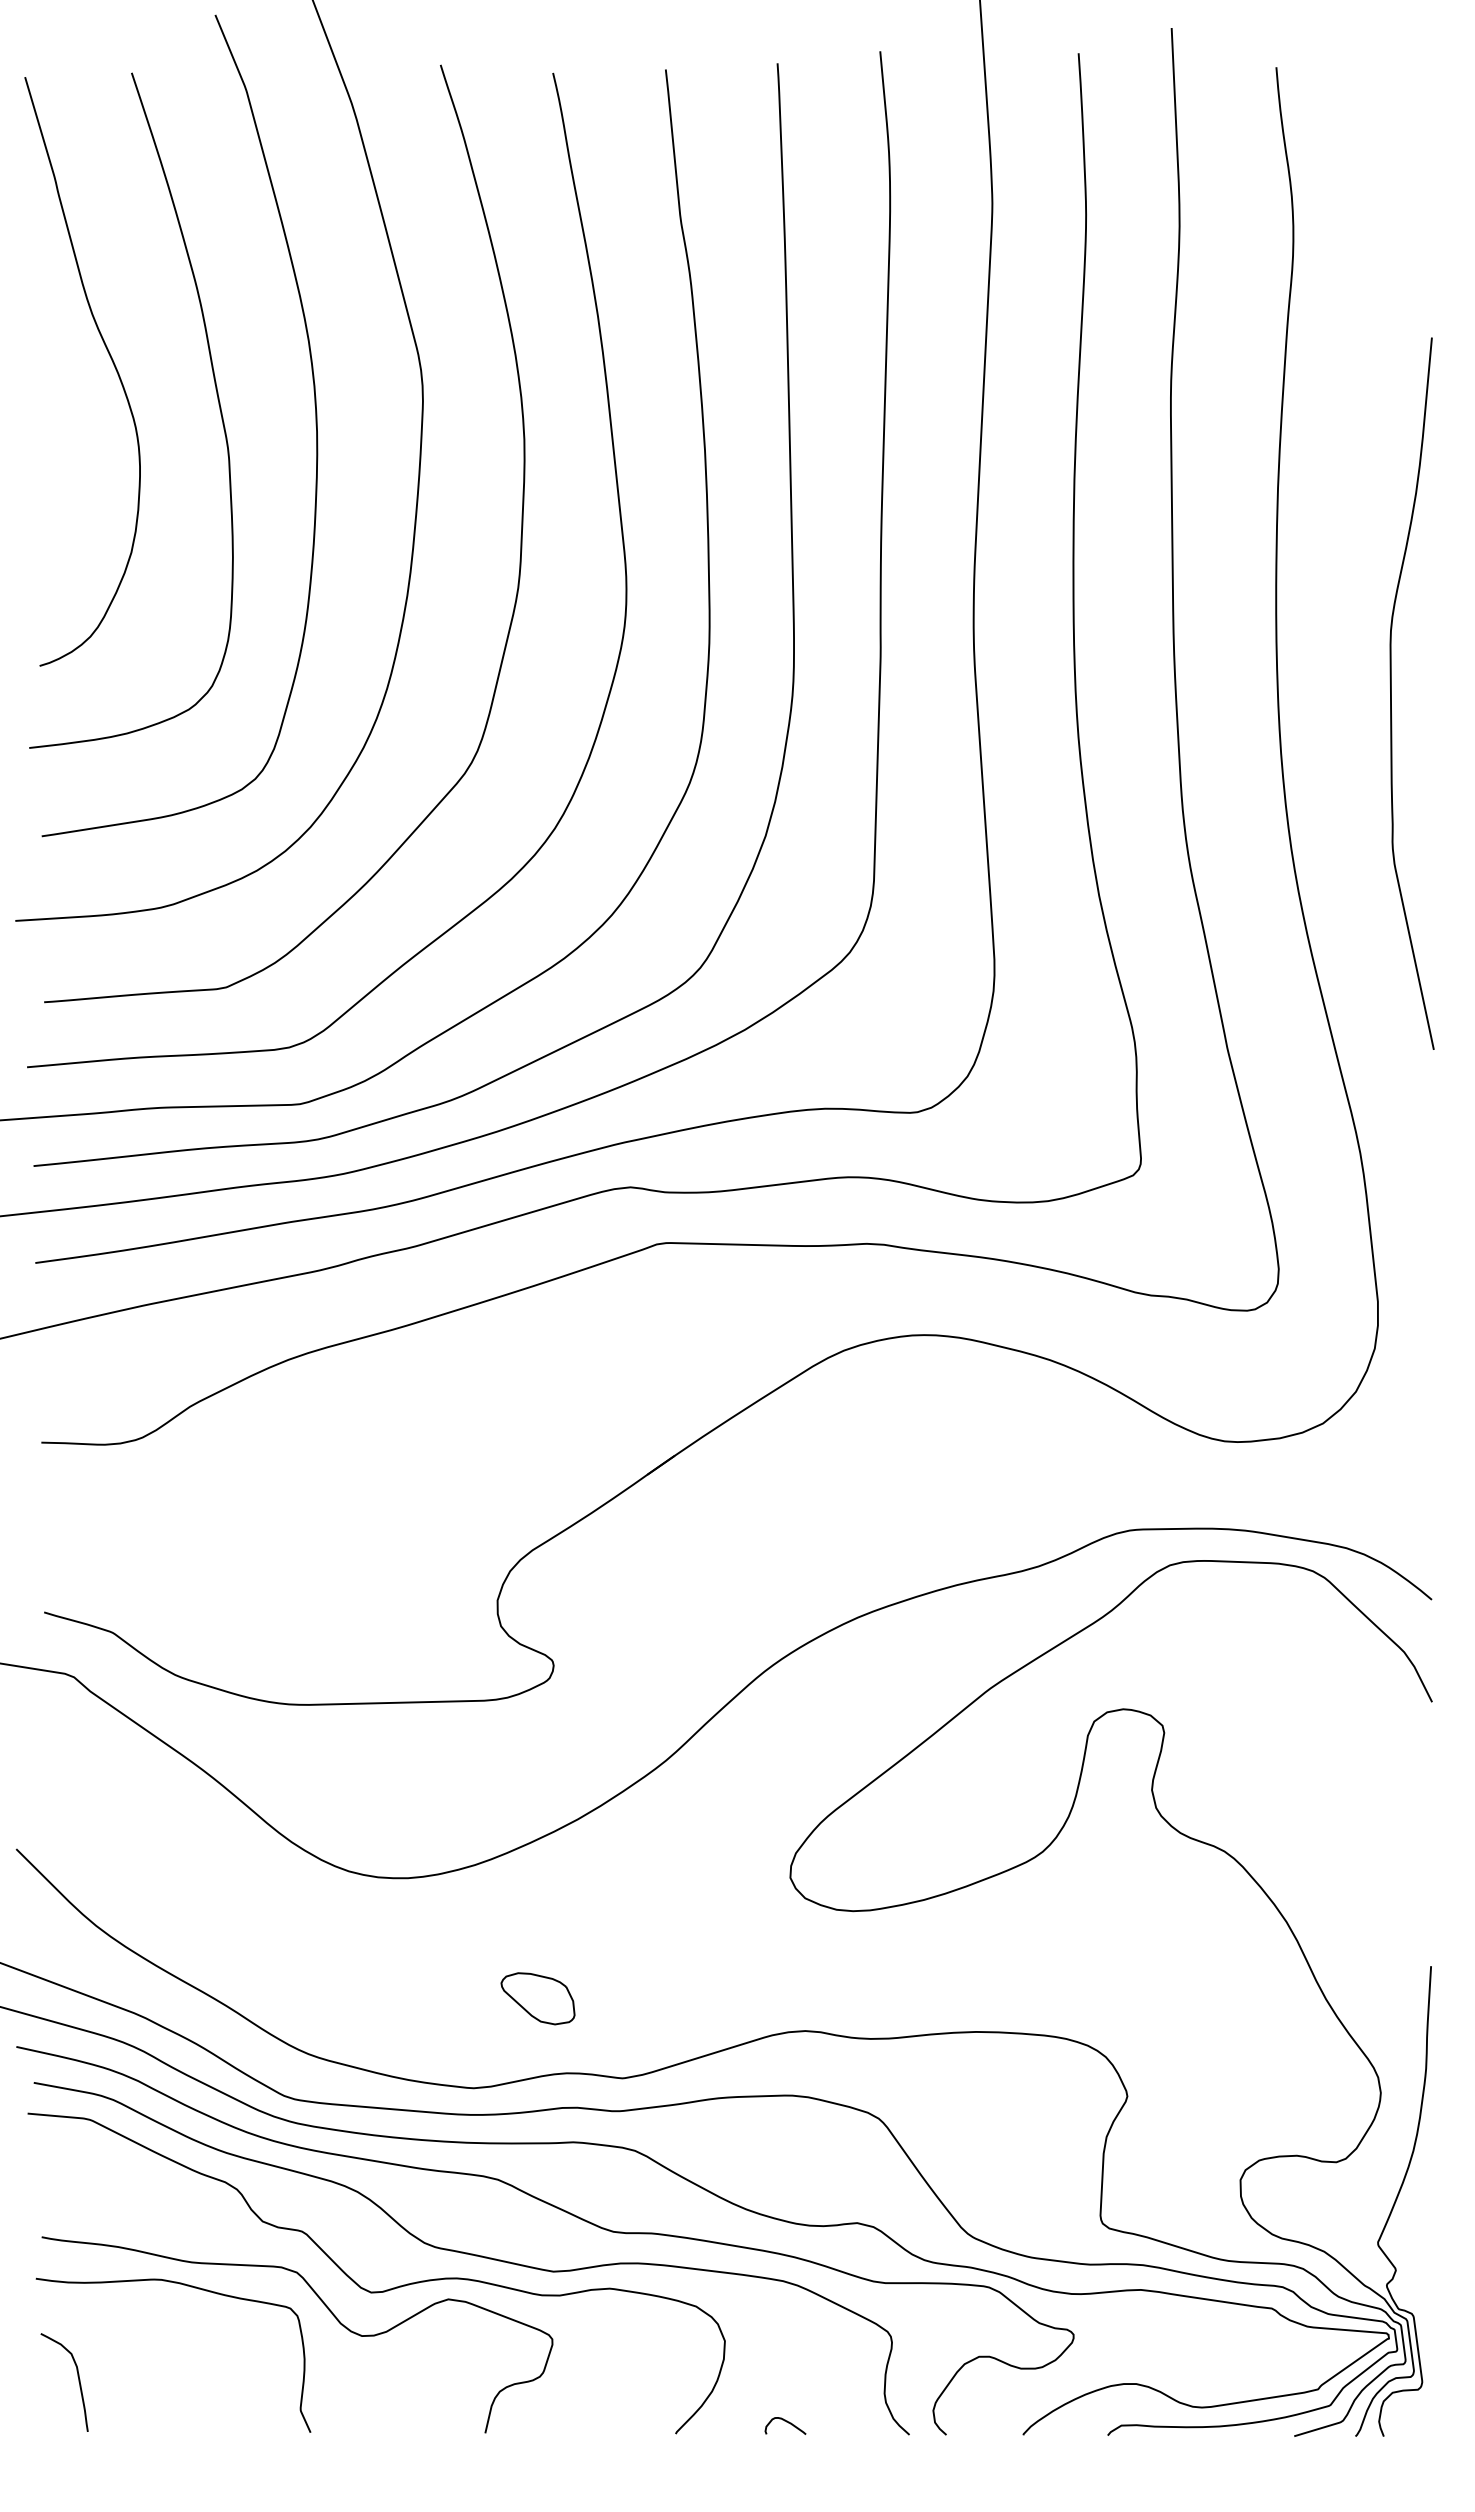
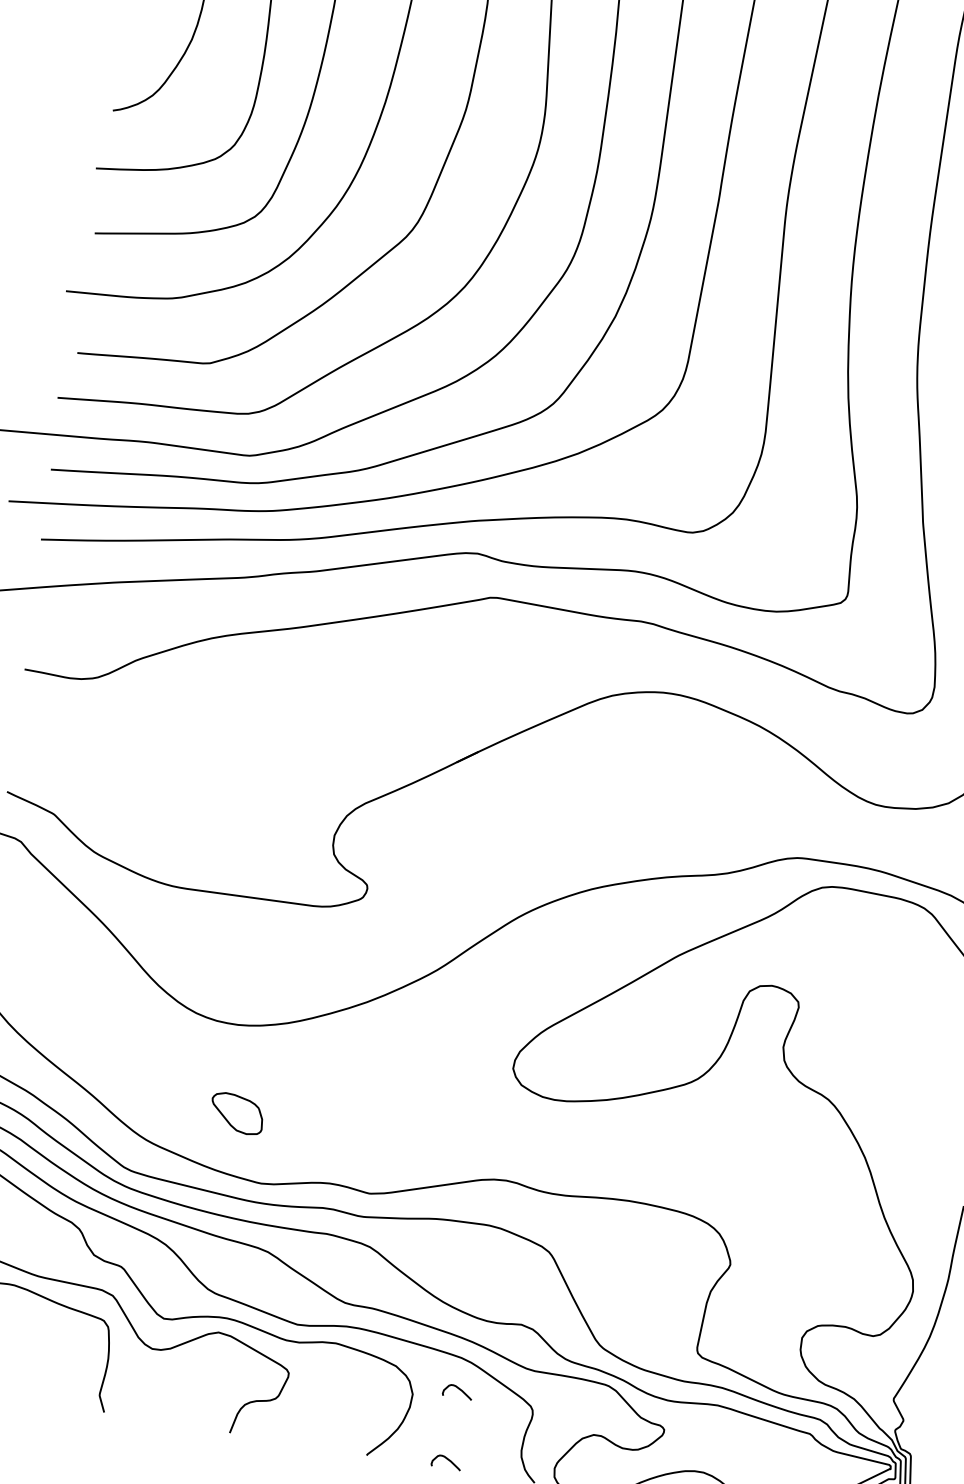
part: (537, 1998) -> (236, 1113), moved
curve: (786, 2324) -> (458, 1389), added

